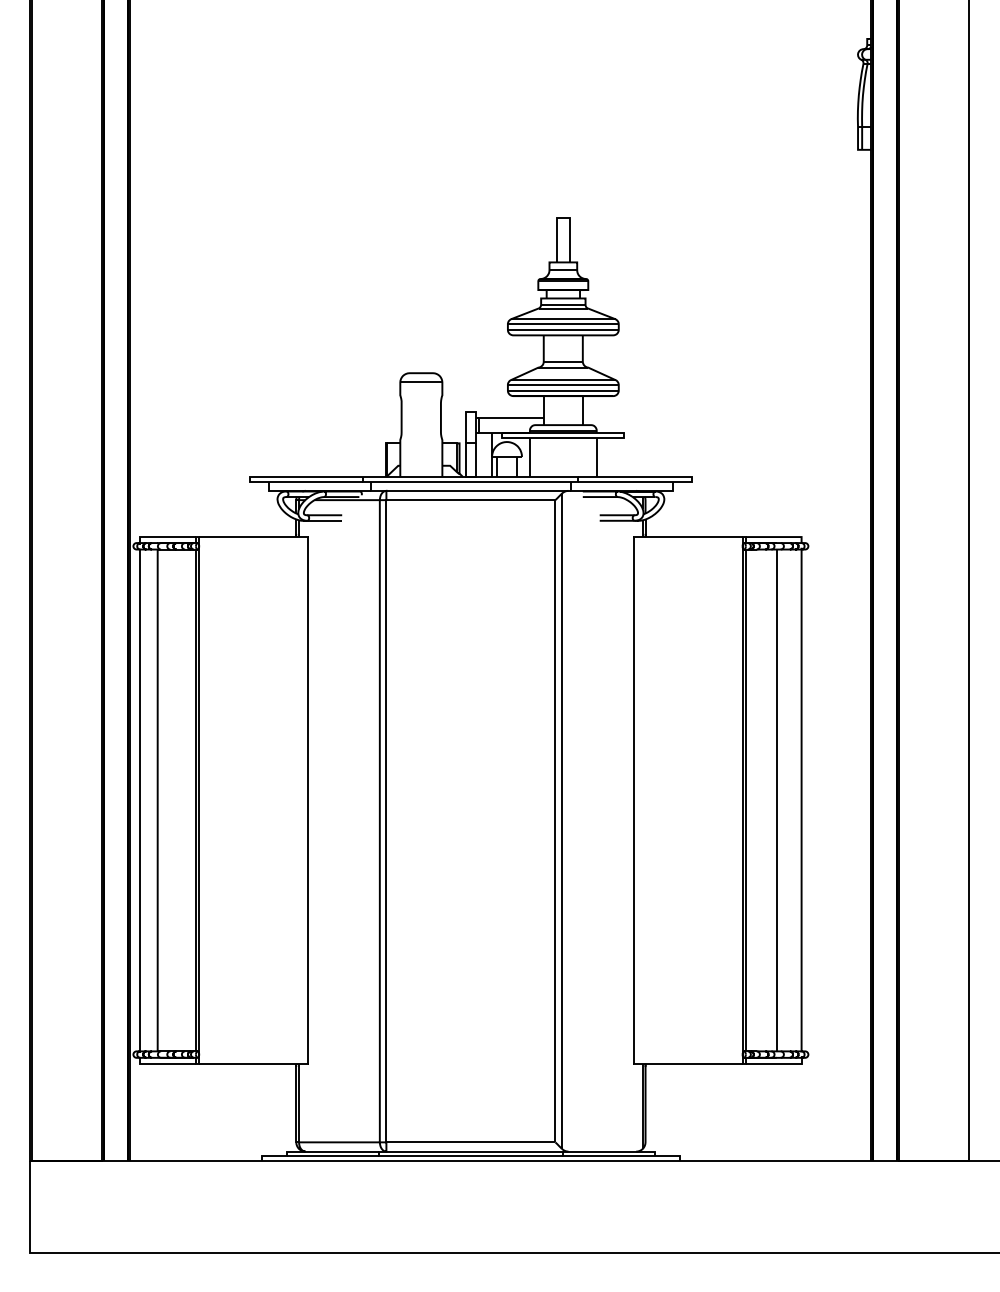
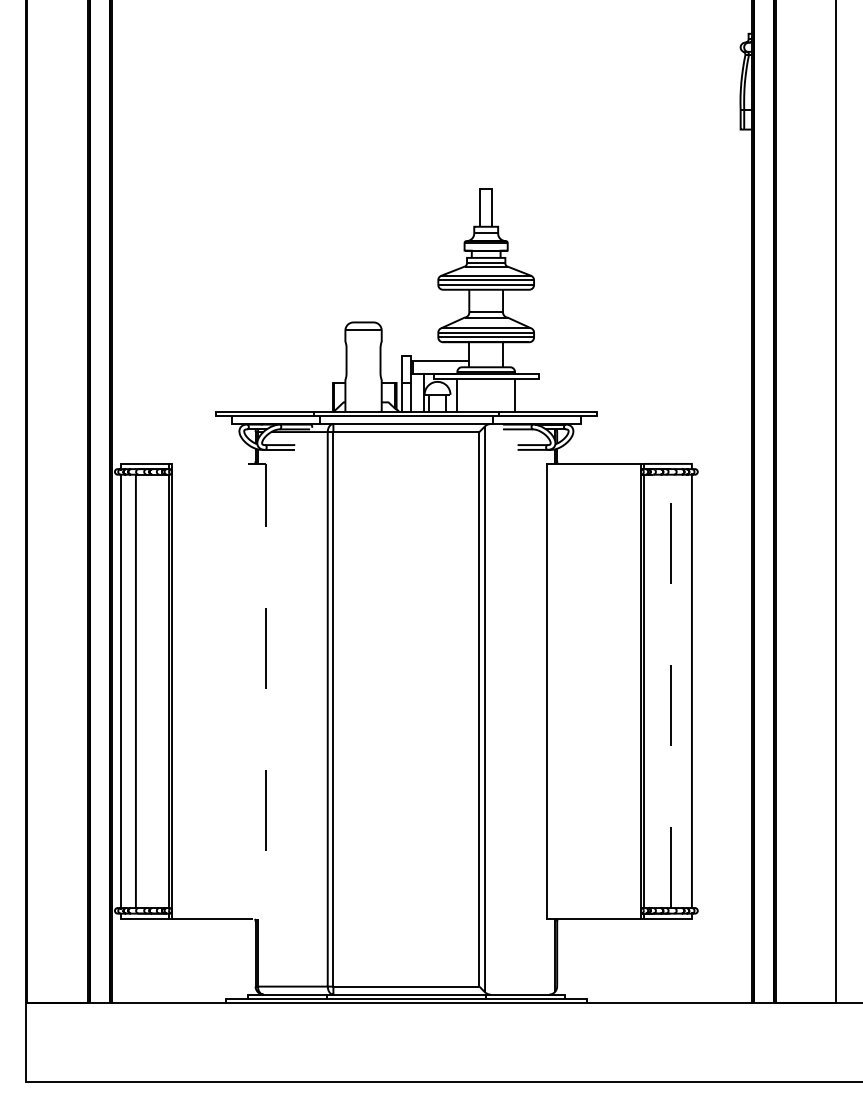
line: (308, 799) -> (266, 690), solid -> dashed
line: (776, 800) -> (670, 691), solid -> dashed

